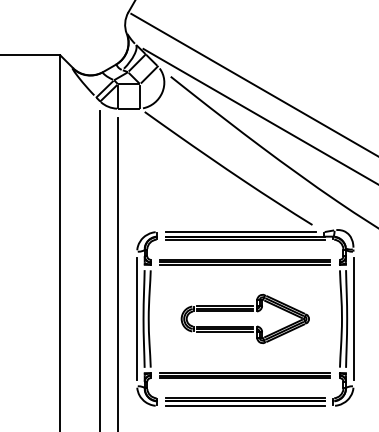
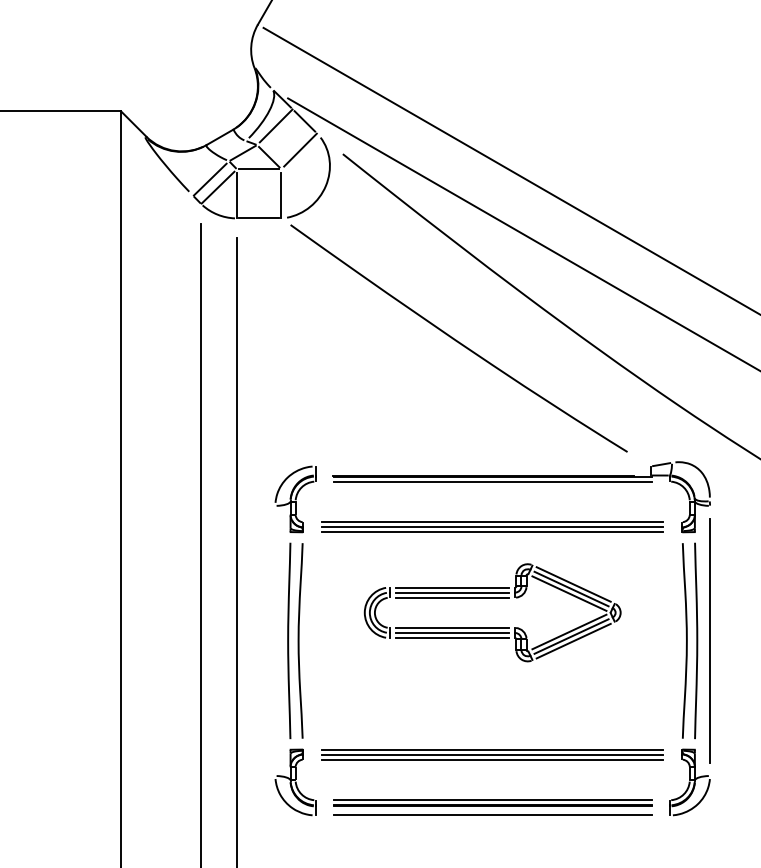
line: (240, 232) -> (482, 467), removed
part: (244, 311) -> (491, 597), moved
line: (137, 318) -> (276, 639), removed

